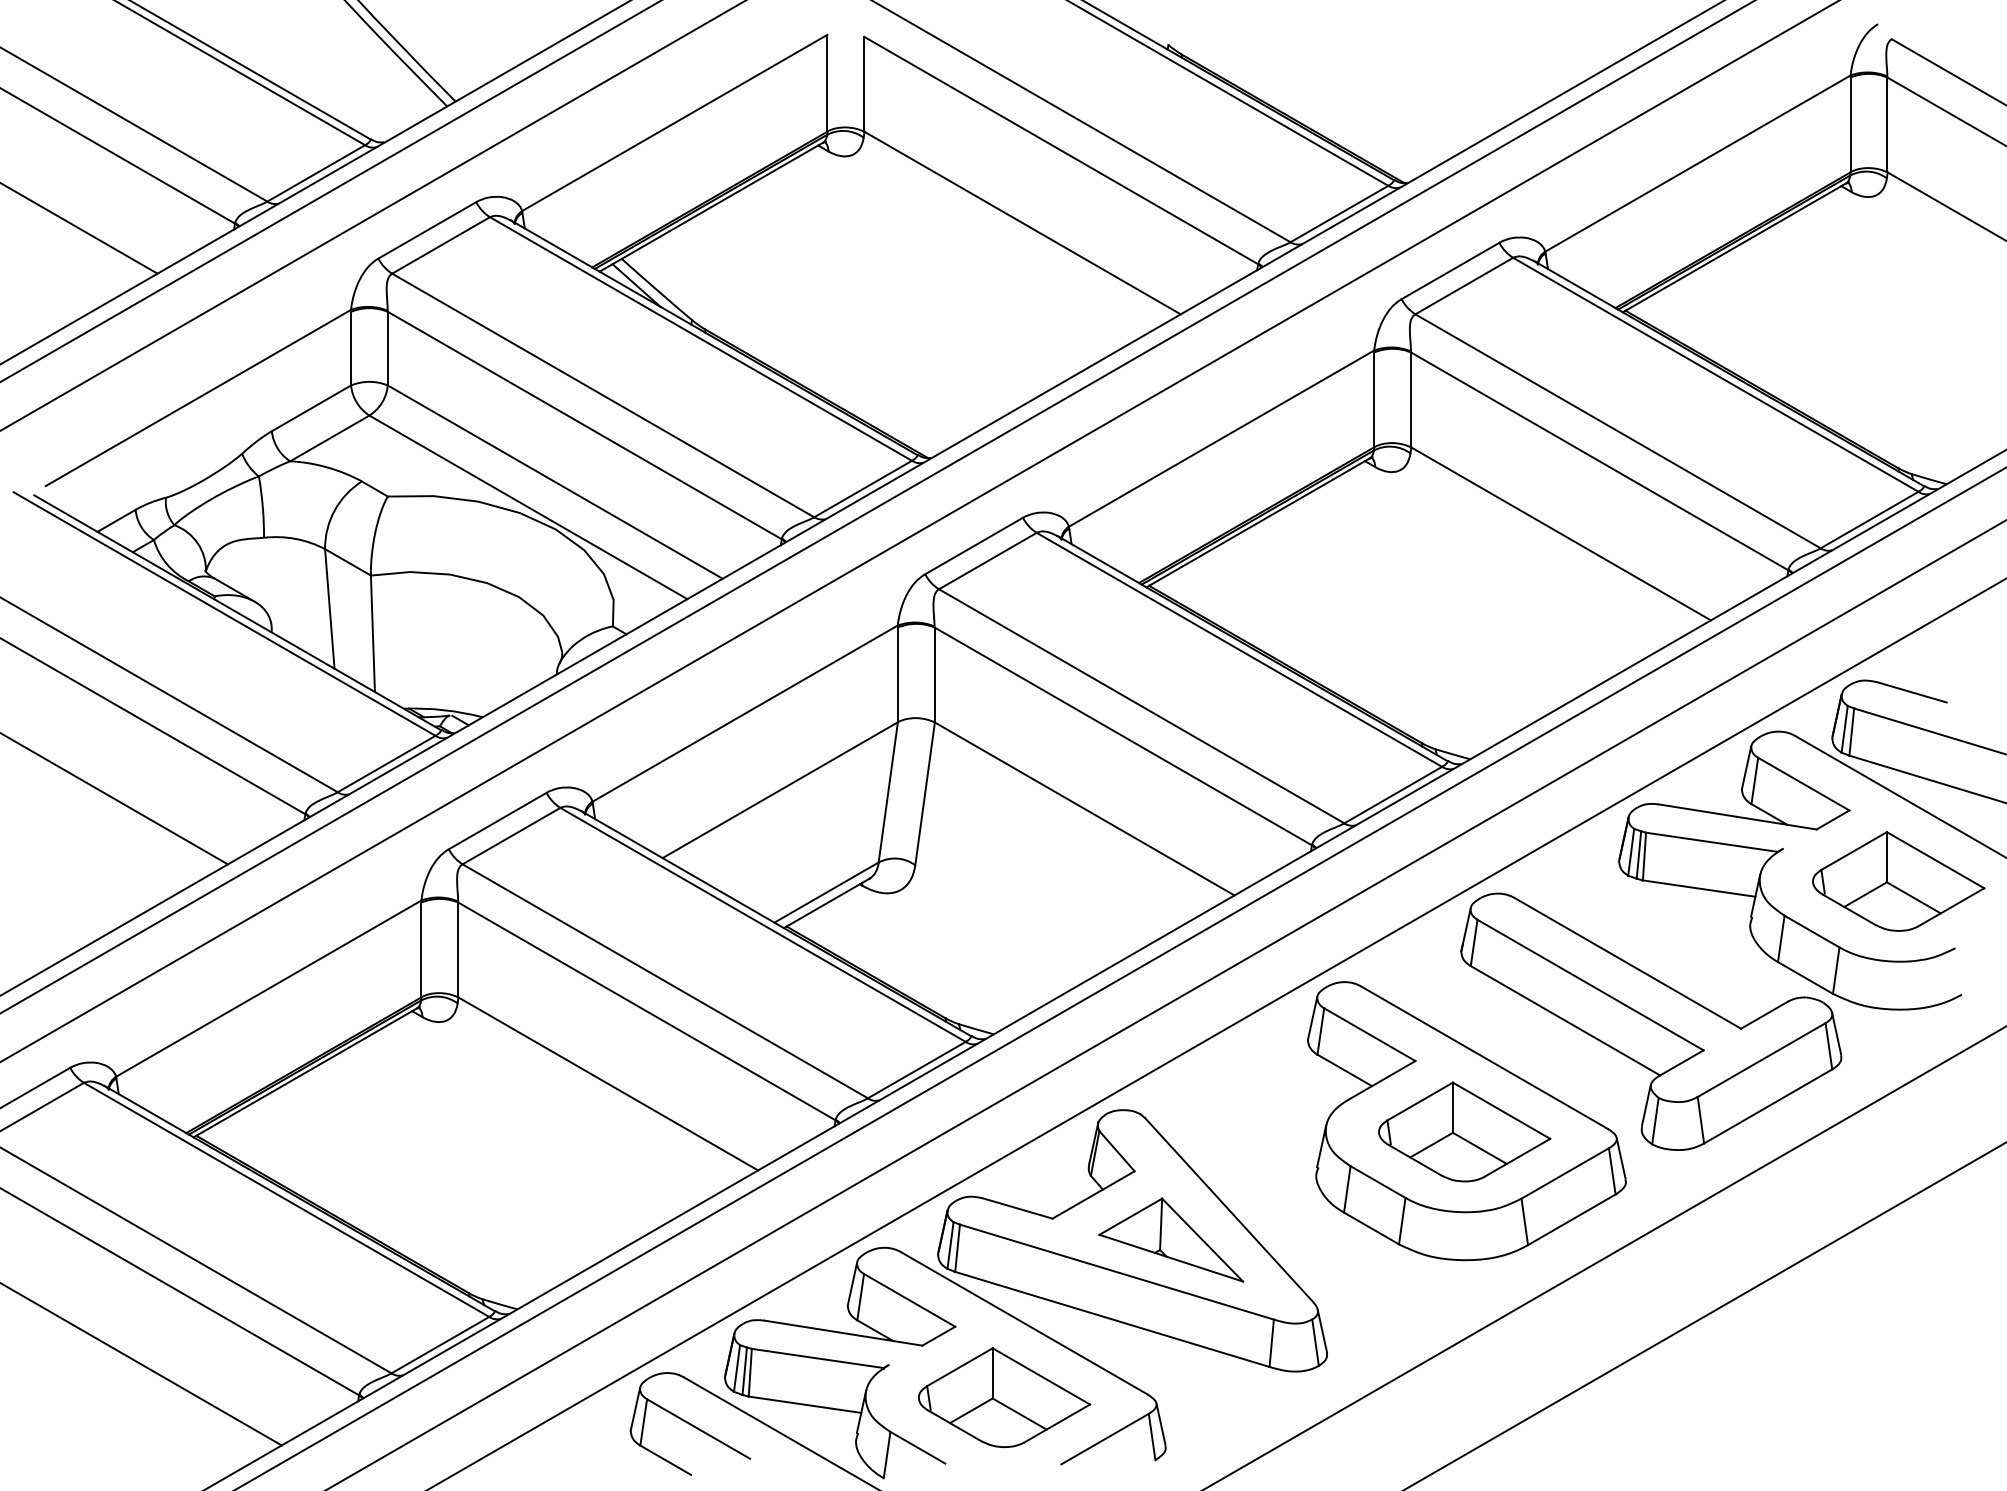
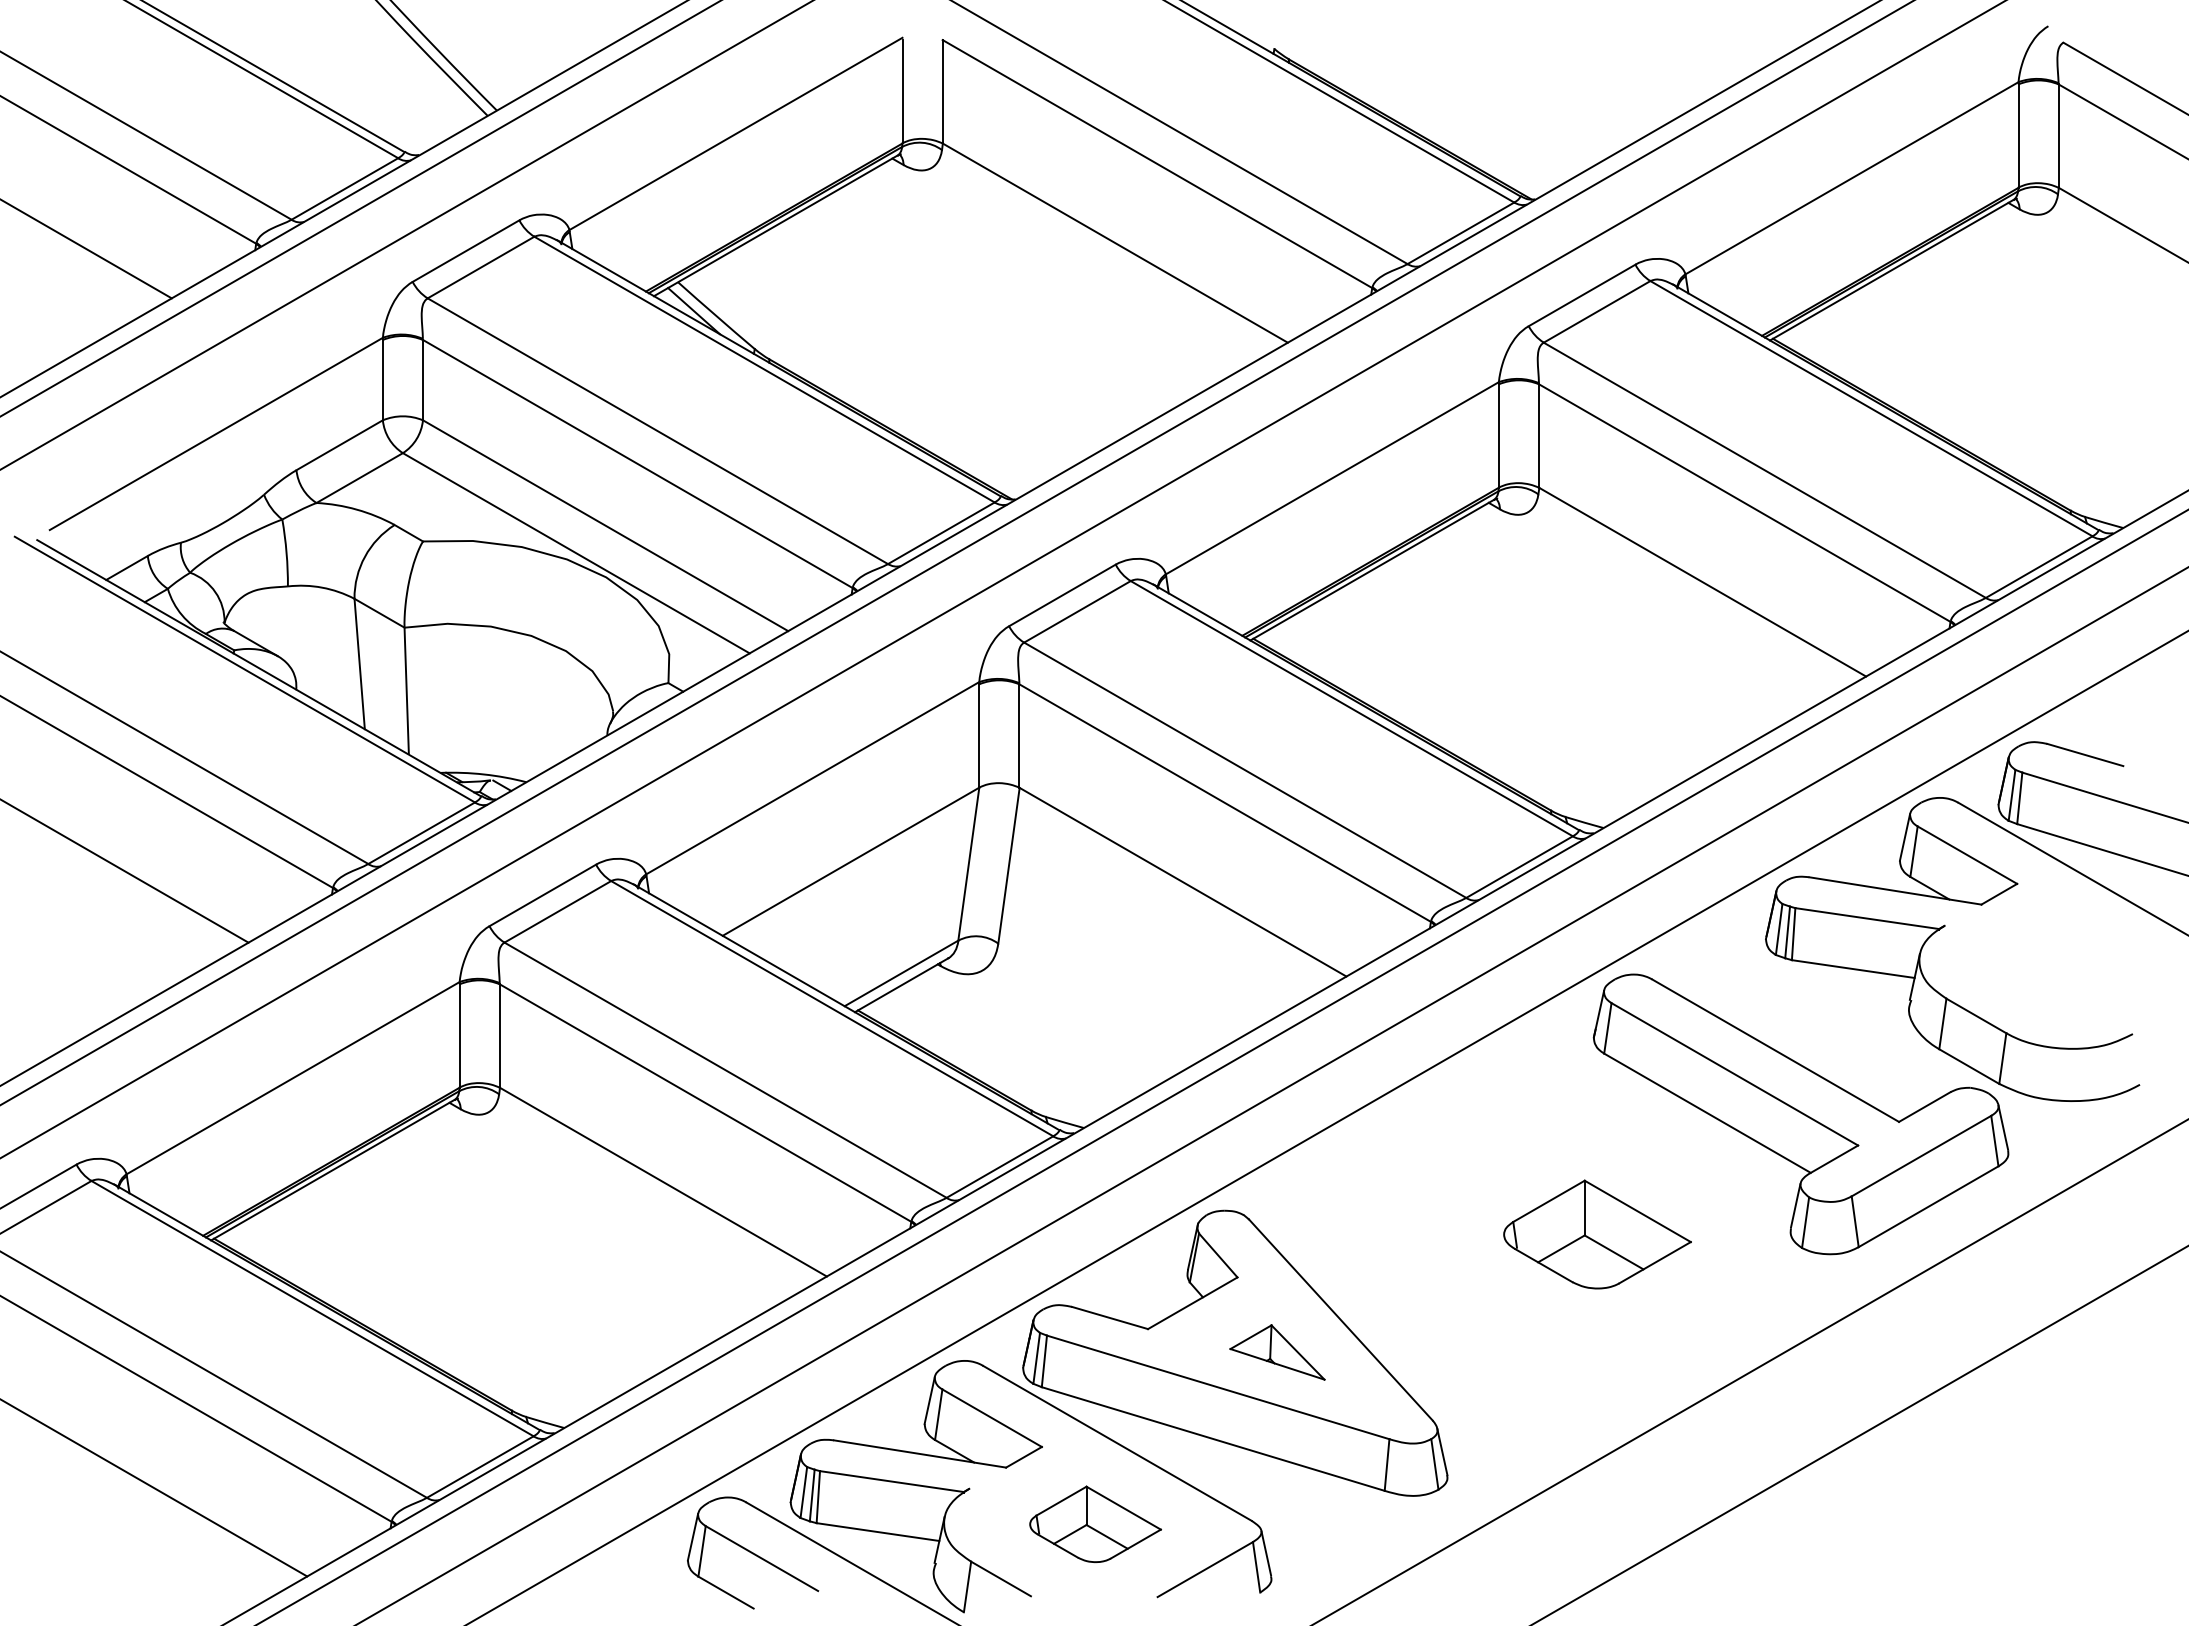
part: (1898, 881) -> (2070, 961), removed
part: (1466, 1120) -> (1599, 1222), removed
part: (1171, 1240) -> (1277, 1352), size x0.6
part: (1004, 1397) -> (1095, 1524), size x0.7

